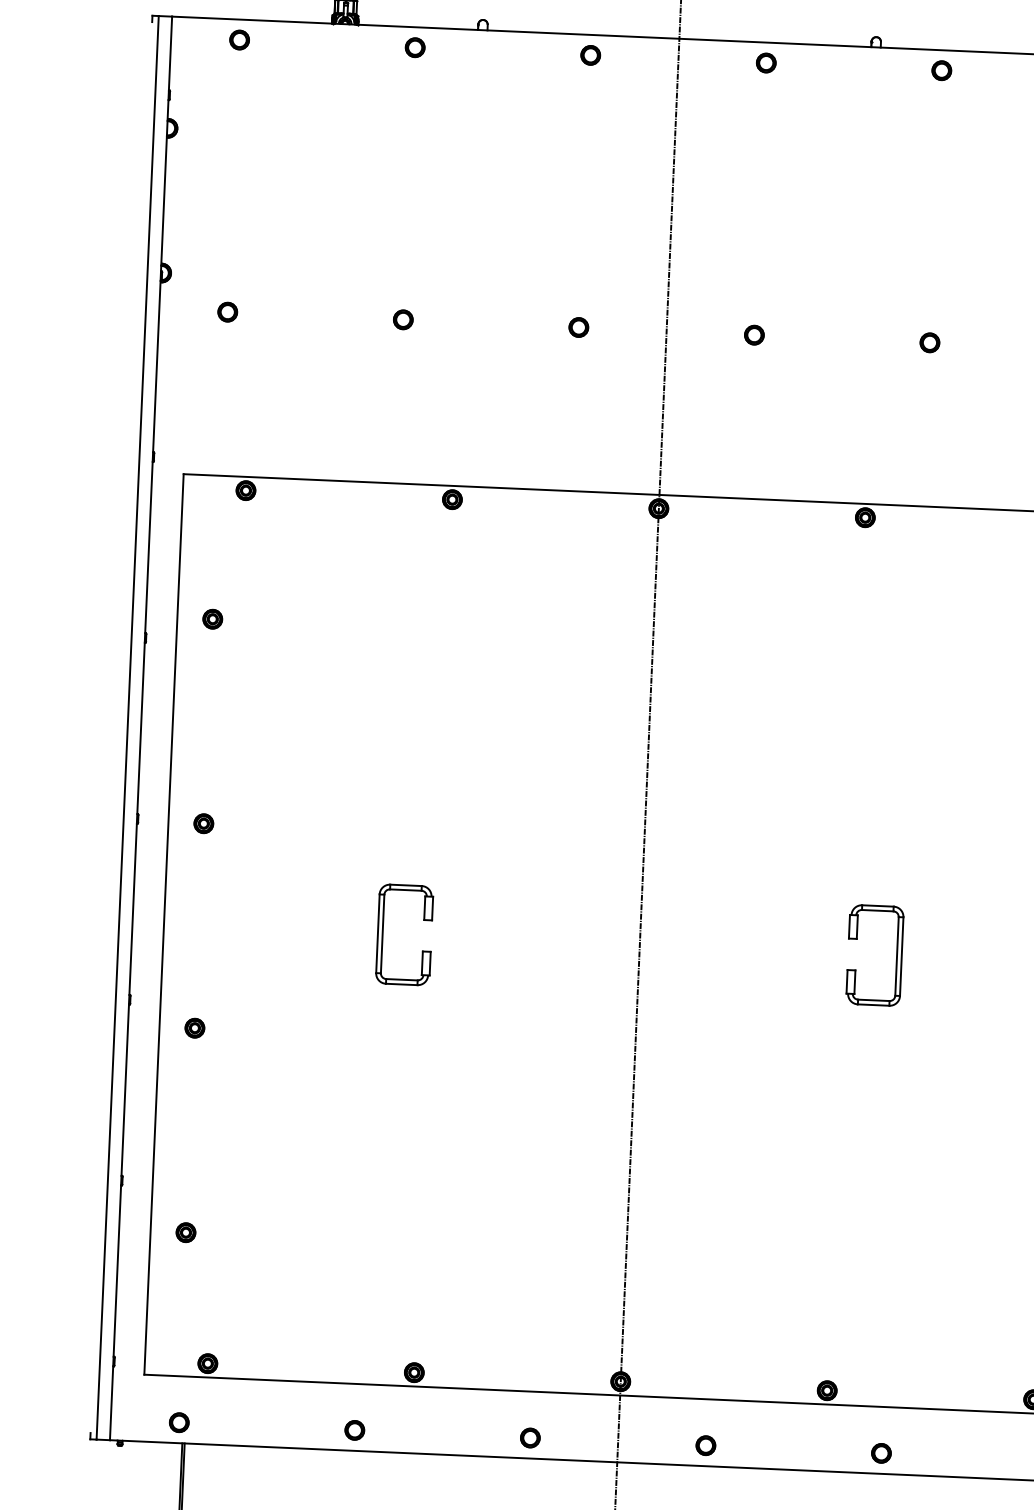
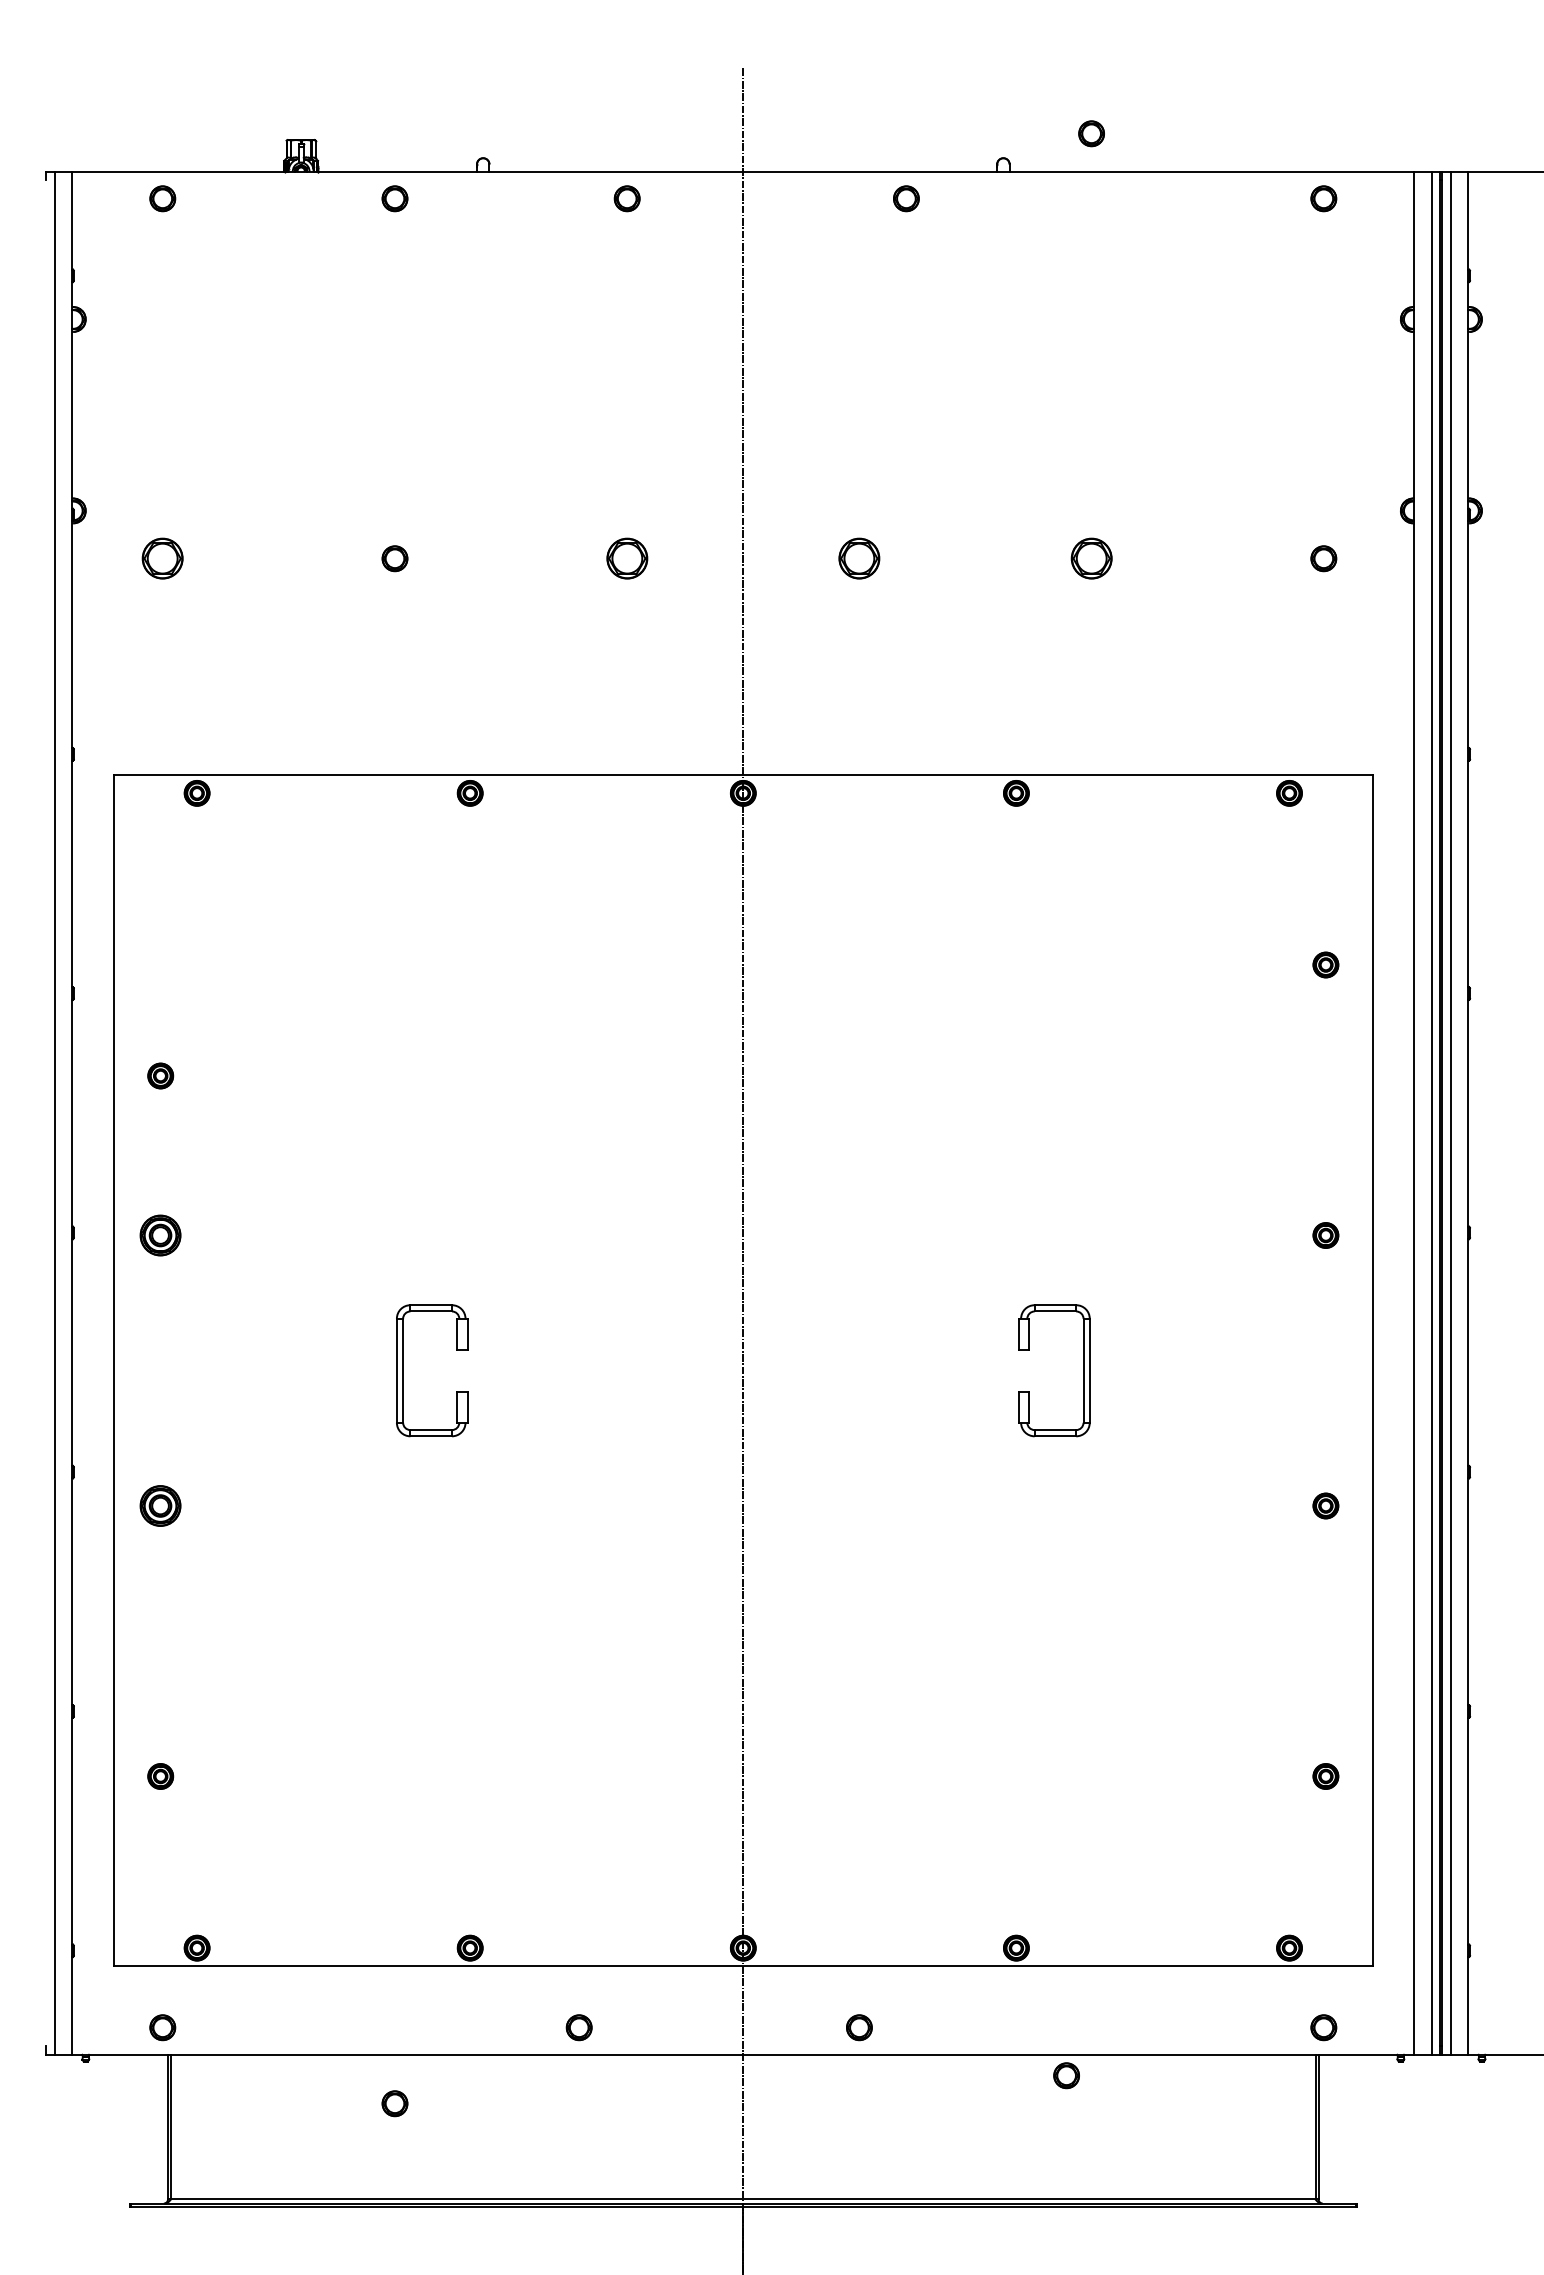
part: (766, 62) -> (906, 198), moved
part: (941, 70) -> (1091, 133), moved
part: (227, 311) -> (162, 558), size x1.6
part: (578, 327) -> (626, 558), size x1.6
part: (754, 334) -> (859, 558), size x1.6
part: (929, 342) -> (1091, 558), size x1.6
part: (212, 618) -> (160, 1075), moved
part: (203, 823) -> (160, 1235), size x1.6
part: (194, 1027) -> (160, 1505), size x1.6
part: (354, 1430) -> (394, 2103), moved
part: (529, 1437) -> (578, 2027), moved
part: (881, 1453) -> (1066, 2075), moved

